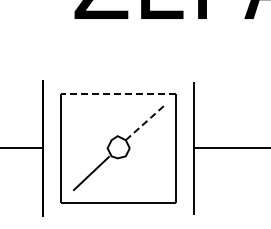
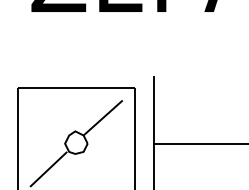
line: (118, 93) -> (76, 87), dashed -> solid
line: (144, 123) -> (102, 118), dashed -> solid

